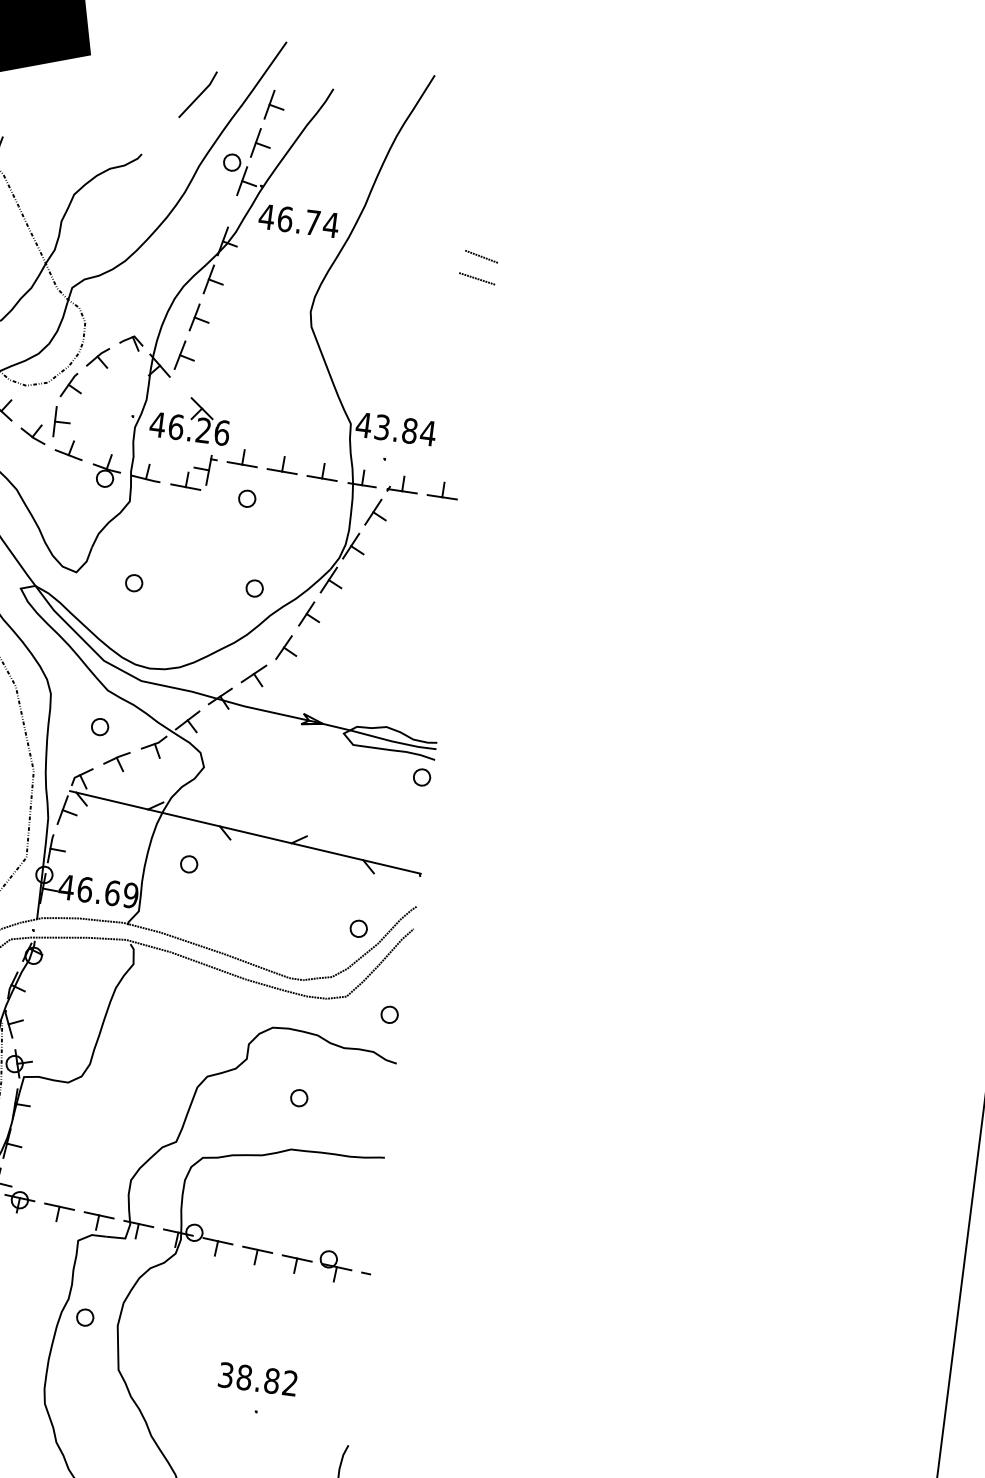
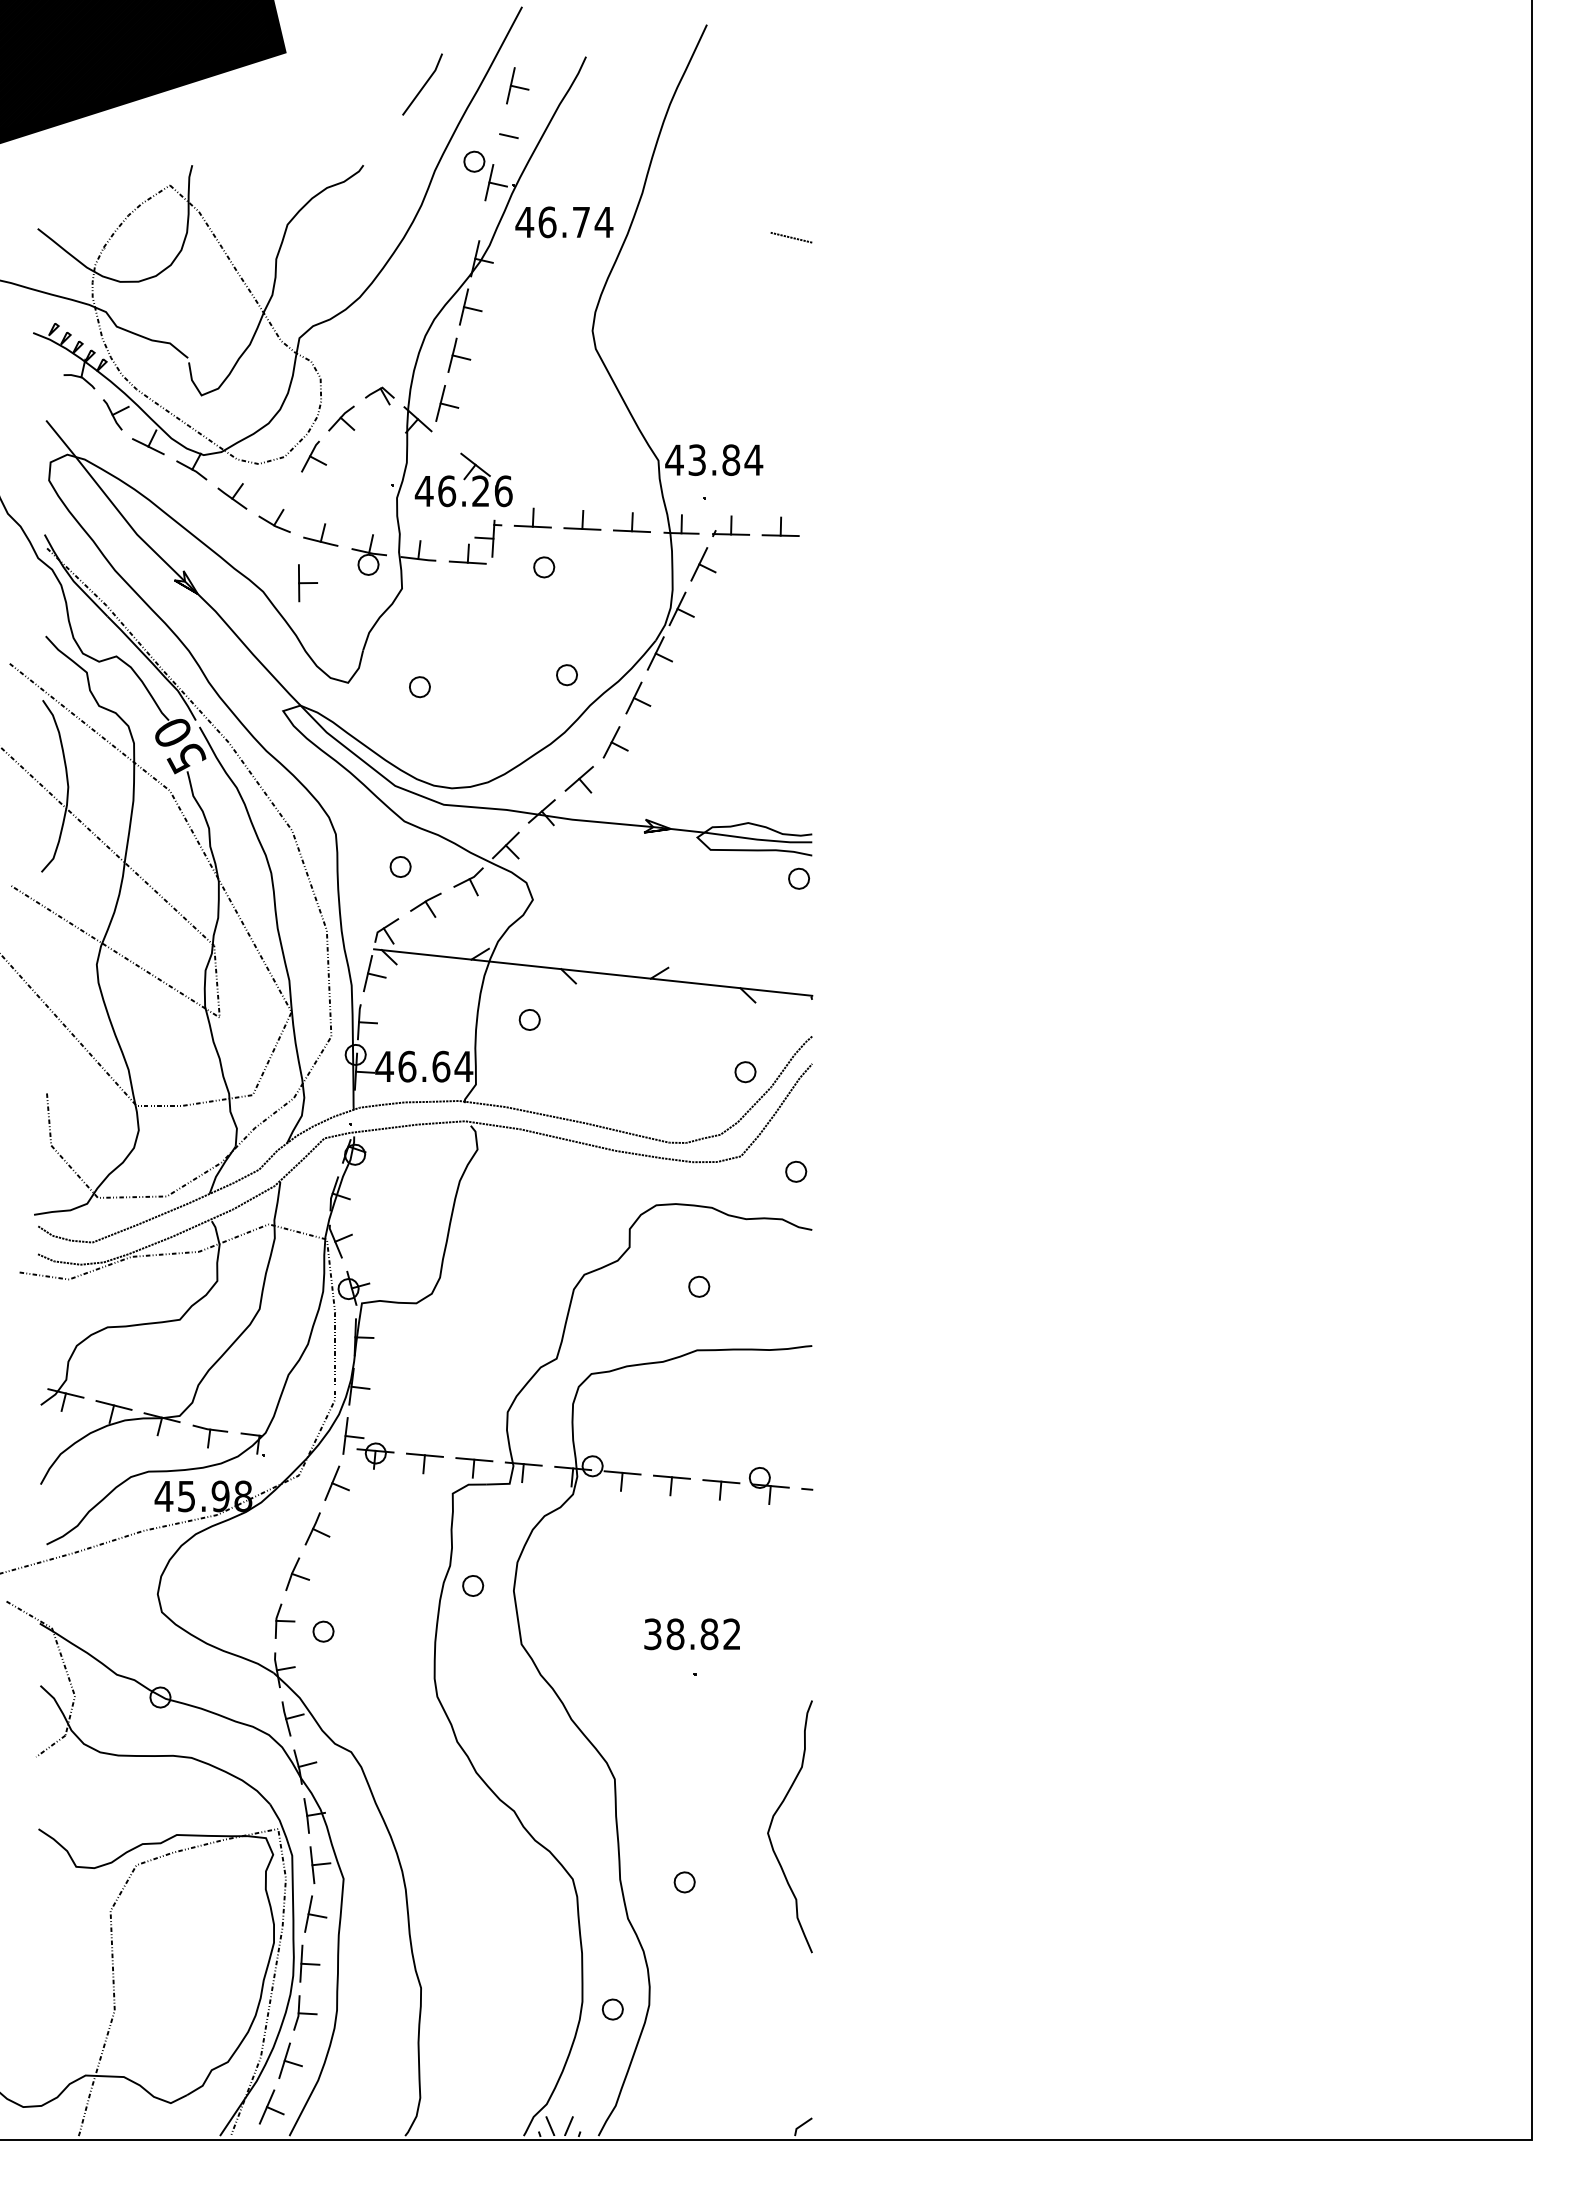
line: (256, 142) -> (500, 133), removed
line: (476, 278) -> (788, 265), removed
part: (61, 422) -> (307, 583), moved
text: (130, 895) -> (463, 1066), 46.69 -> 46.64

